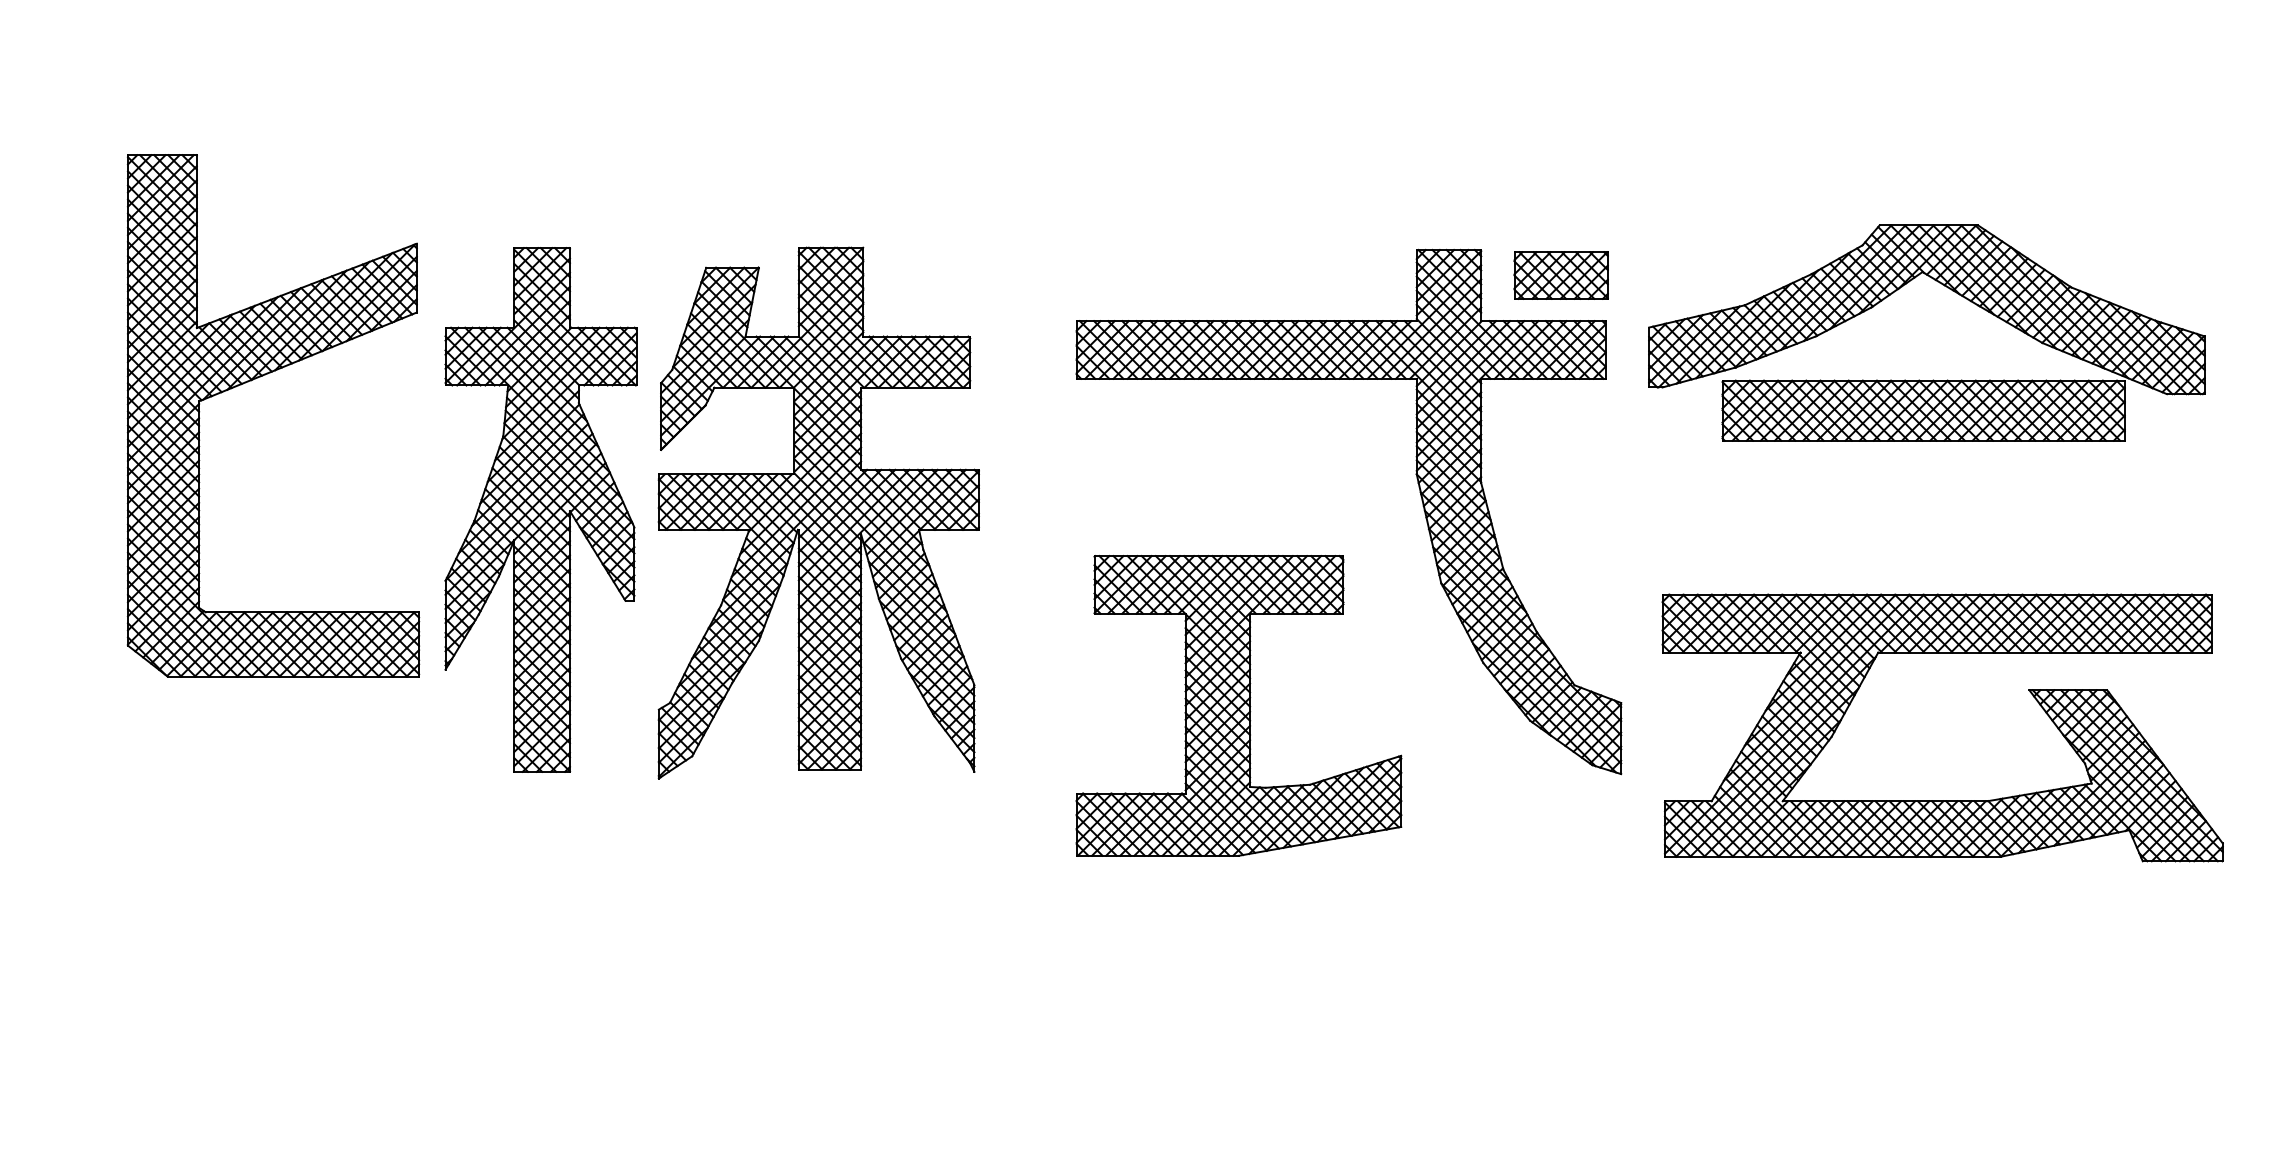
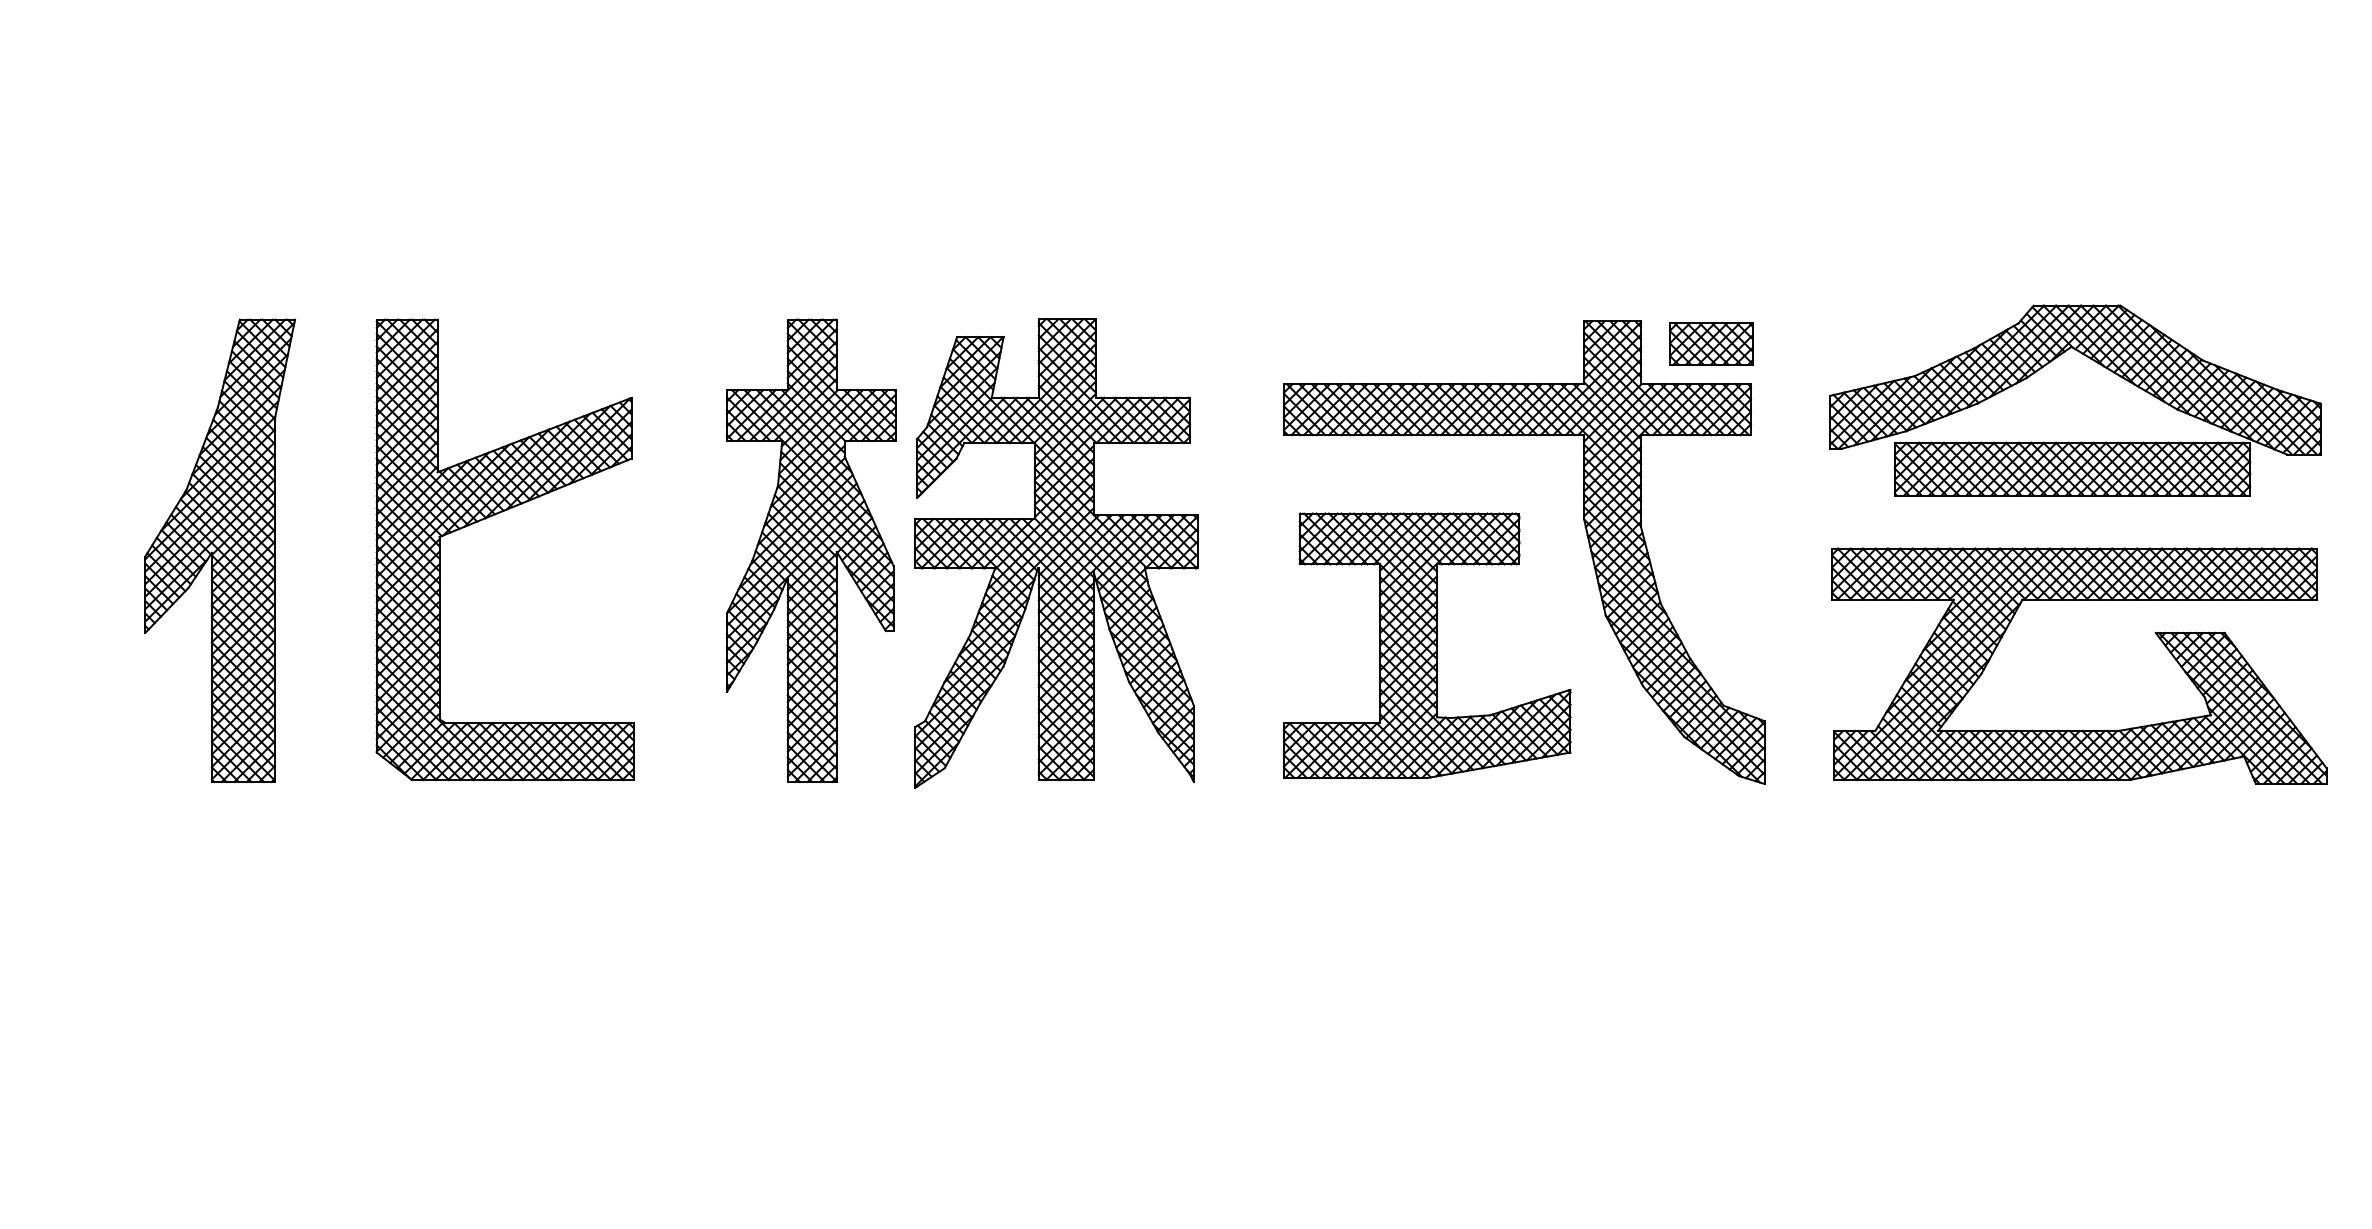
part: (256, 379) -> (490, 517), moved
part: (1932, 379) -> (2080, 441), moved
part: (1239, 705) -> (1427, 645), moved
part: (1946, 799) -> (2082, 729), moved

